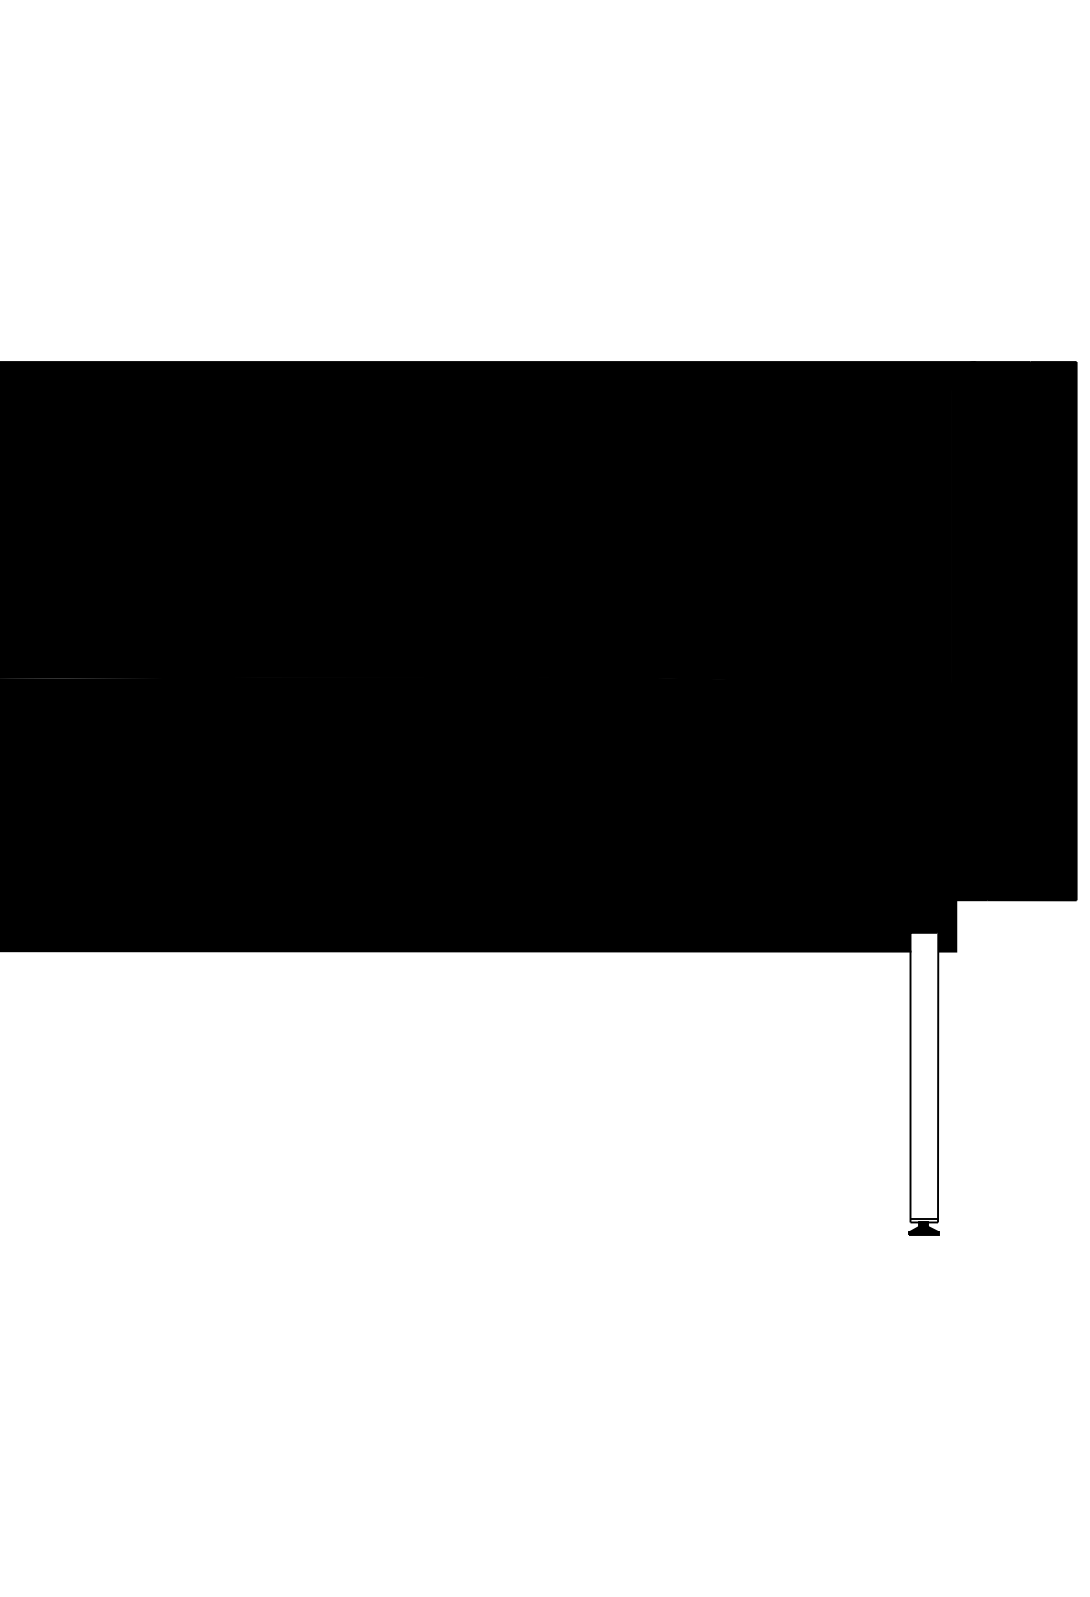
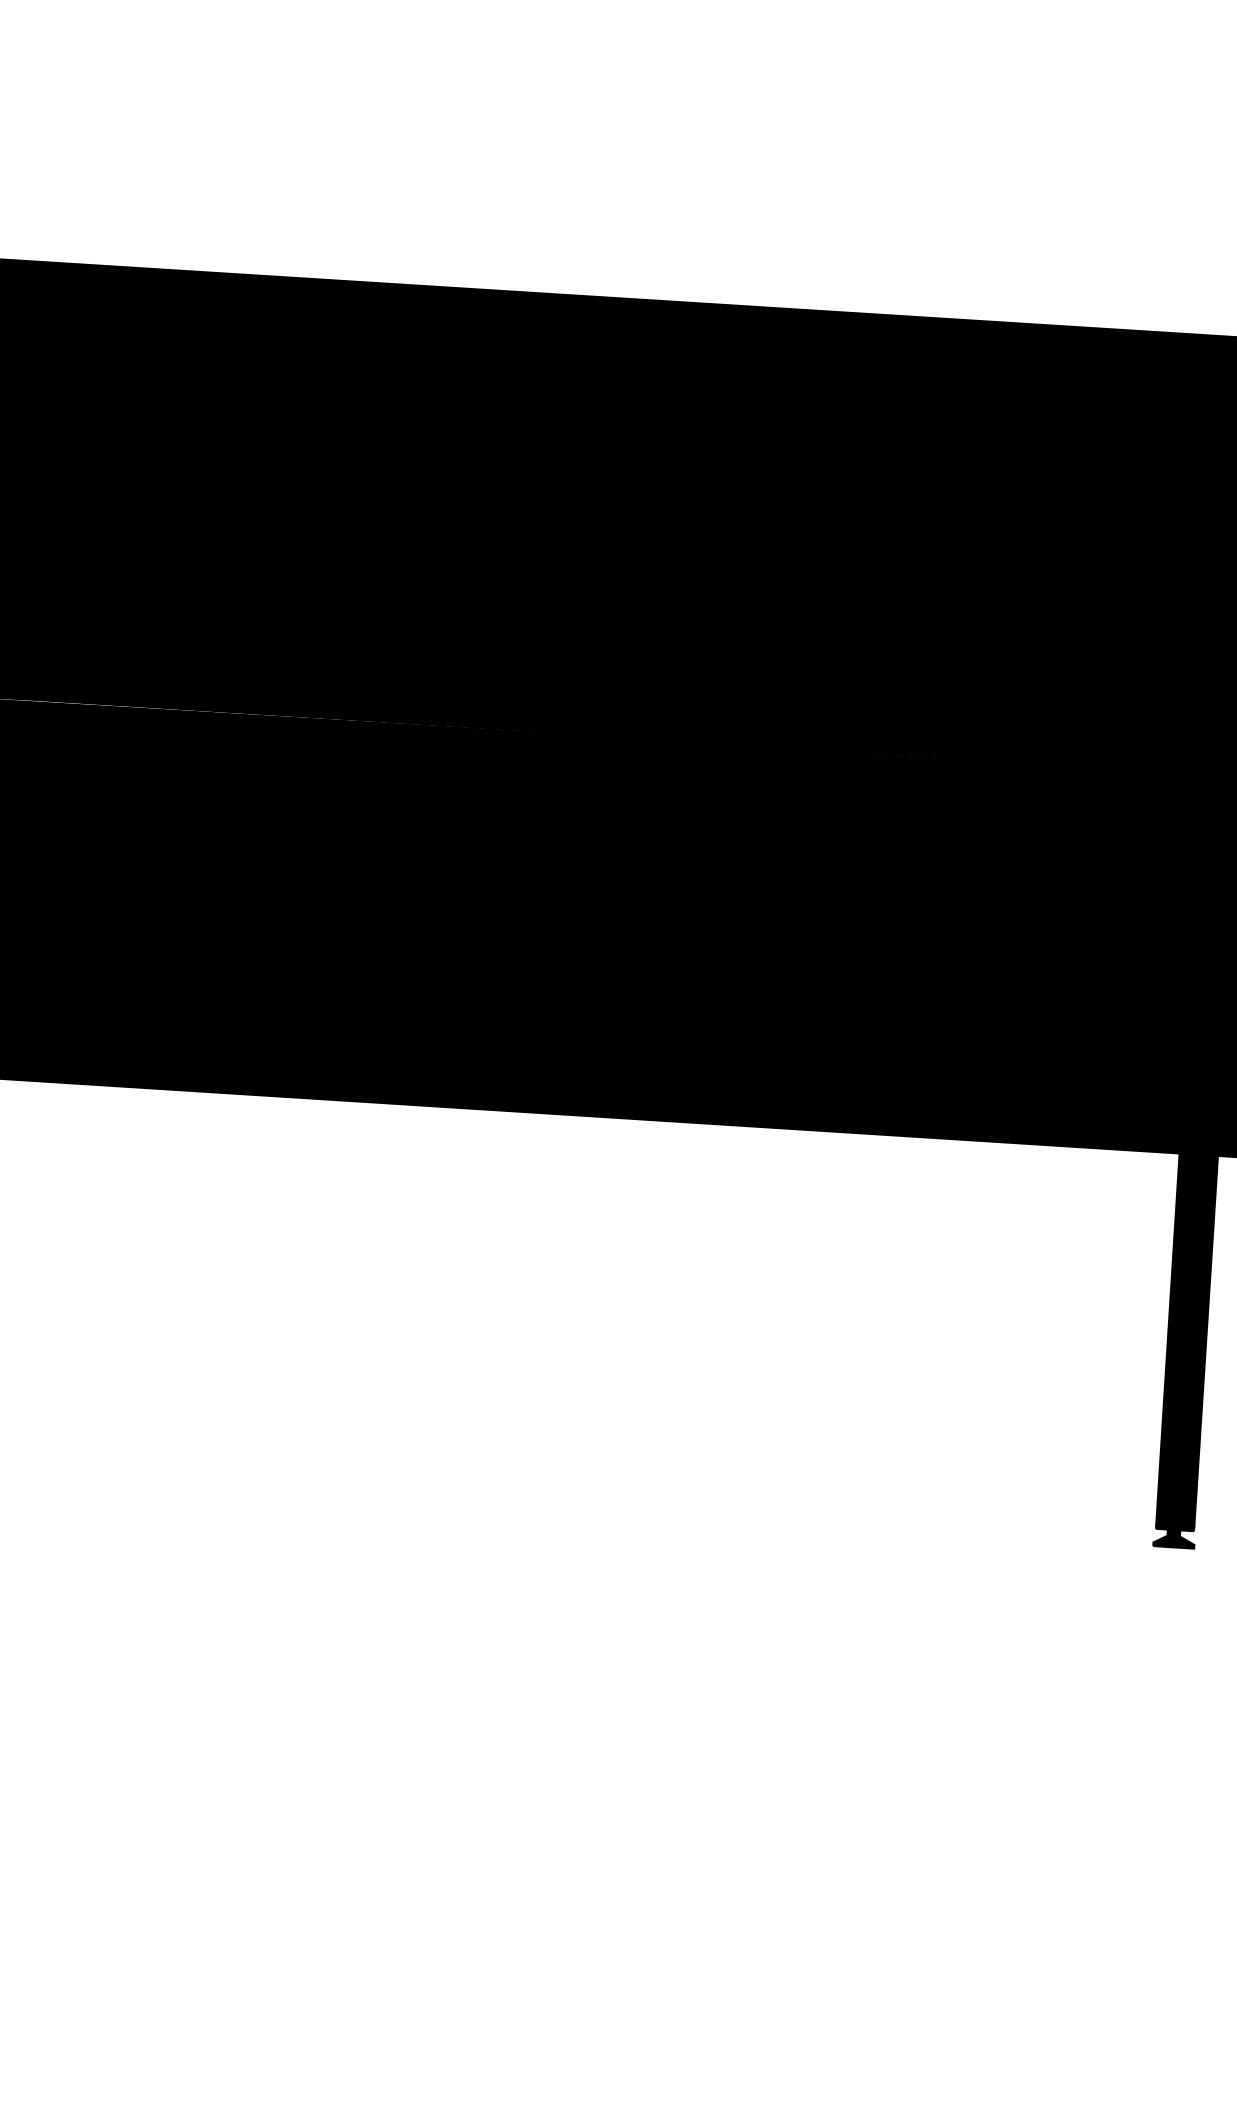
fill: (924, 1077) -> (1187, 1329), added

